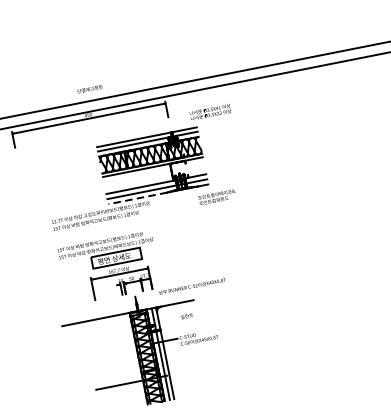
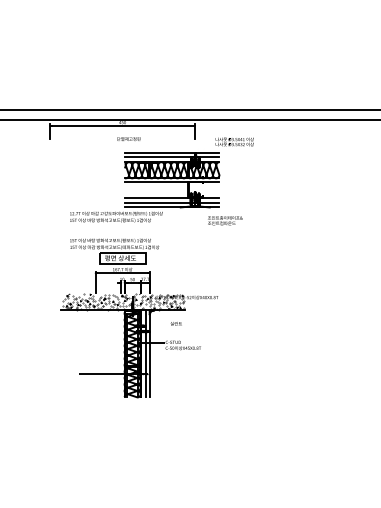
text: (89, 88) -> (128, 138), moved
line: (137, 198) -> (152, 207), dashed -> solid
hatch: (125, 305) -> (122, 302), added

